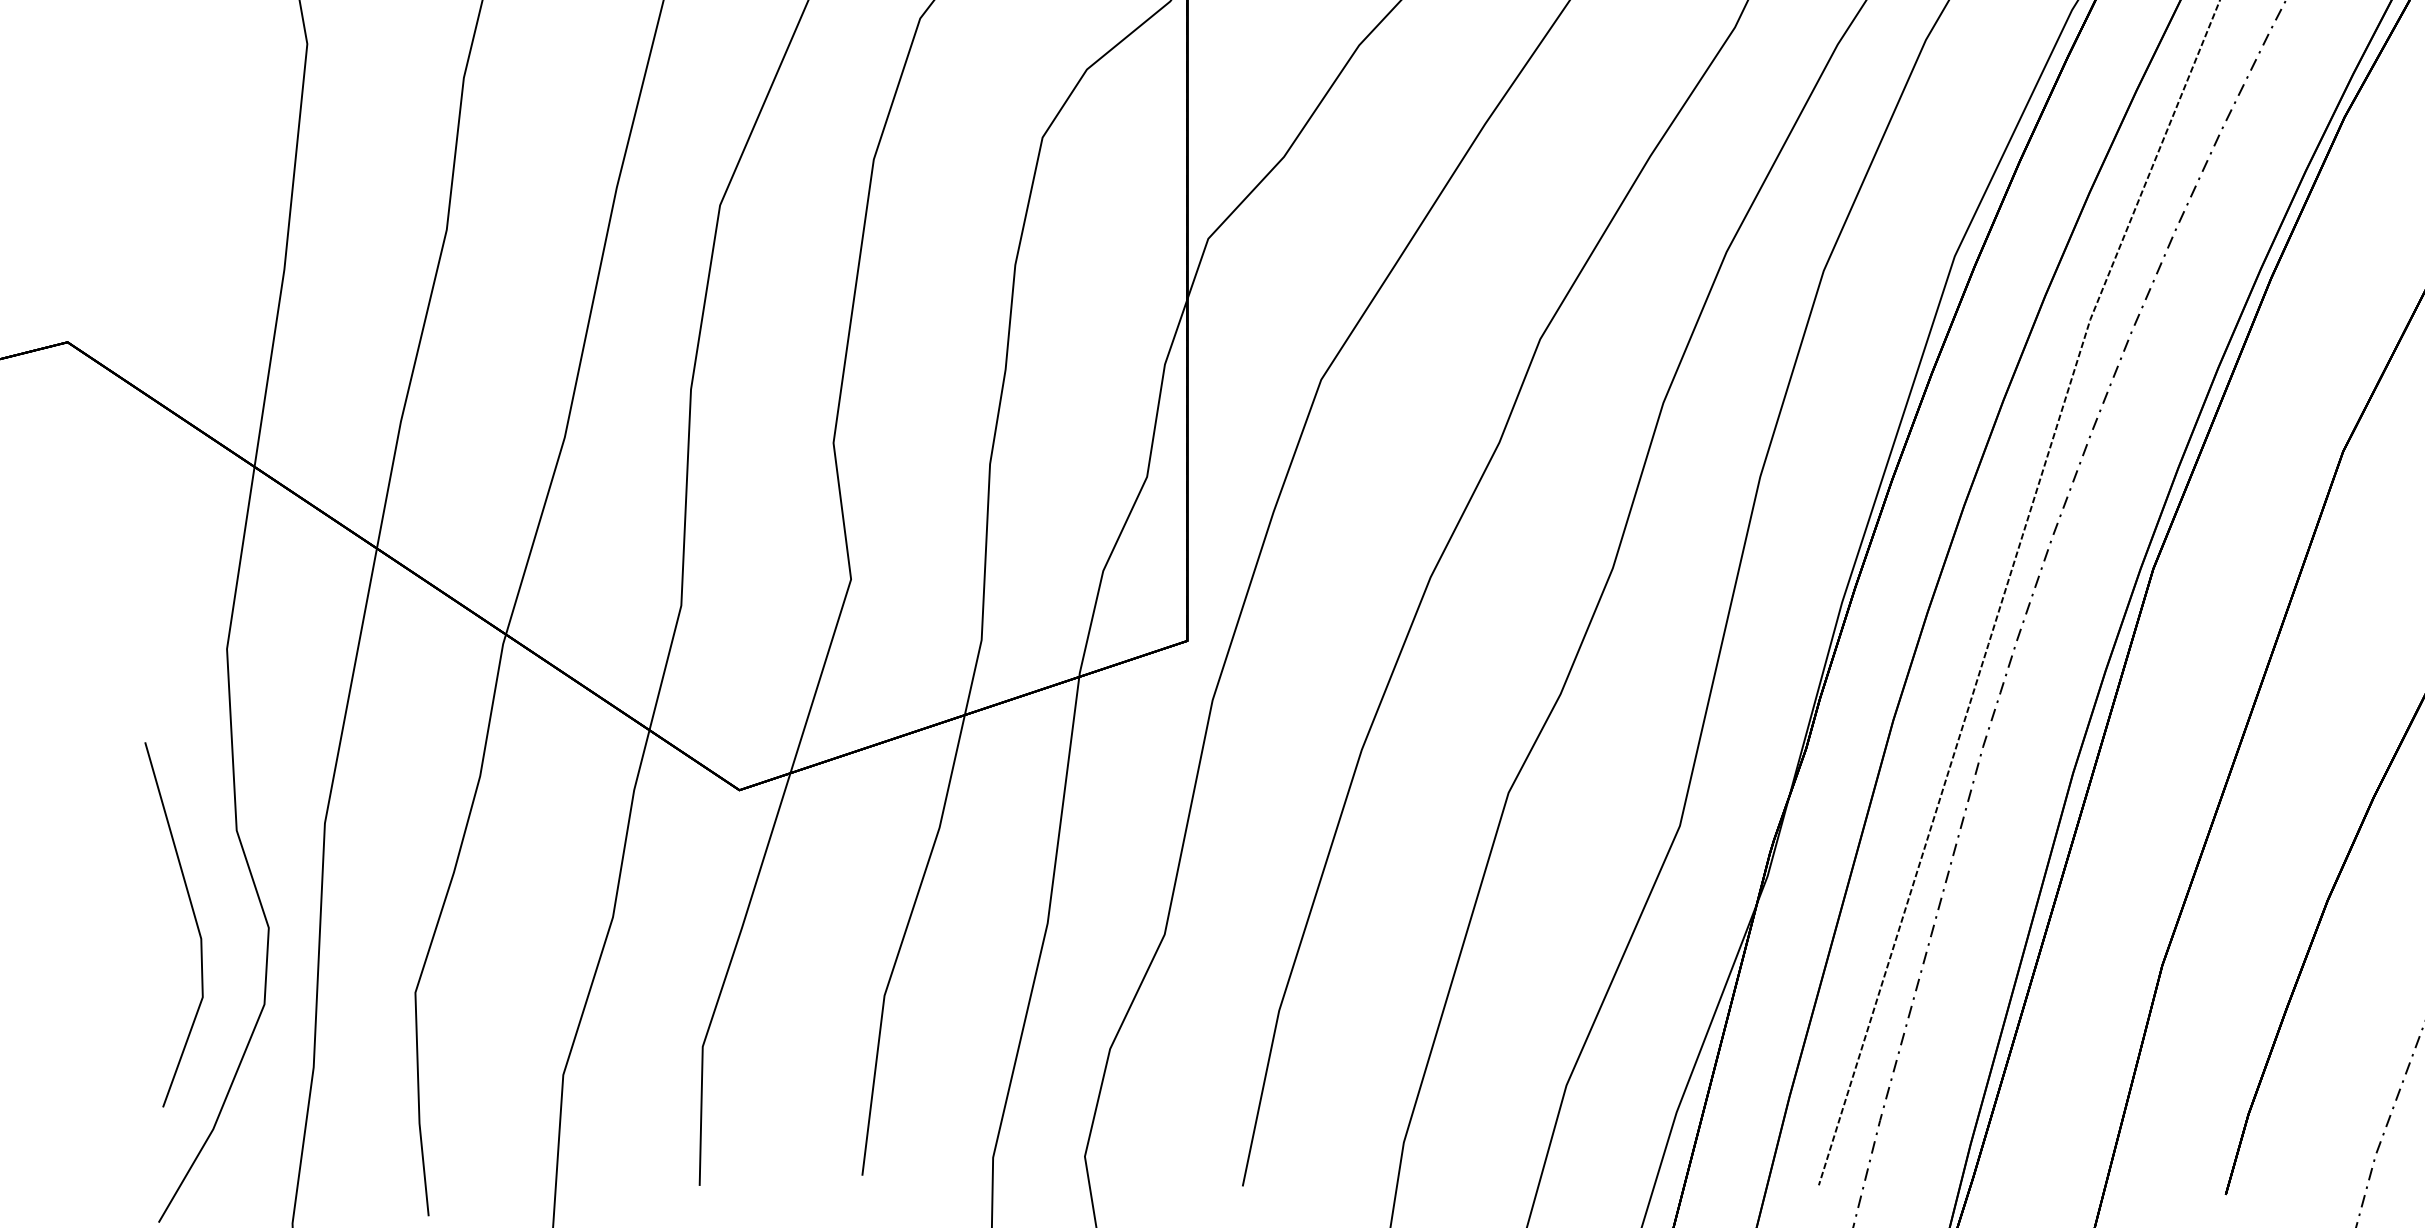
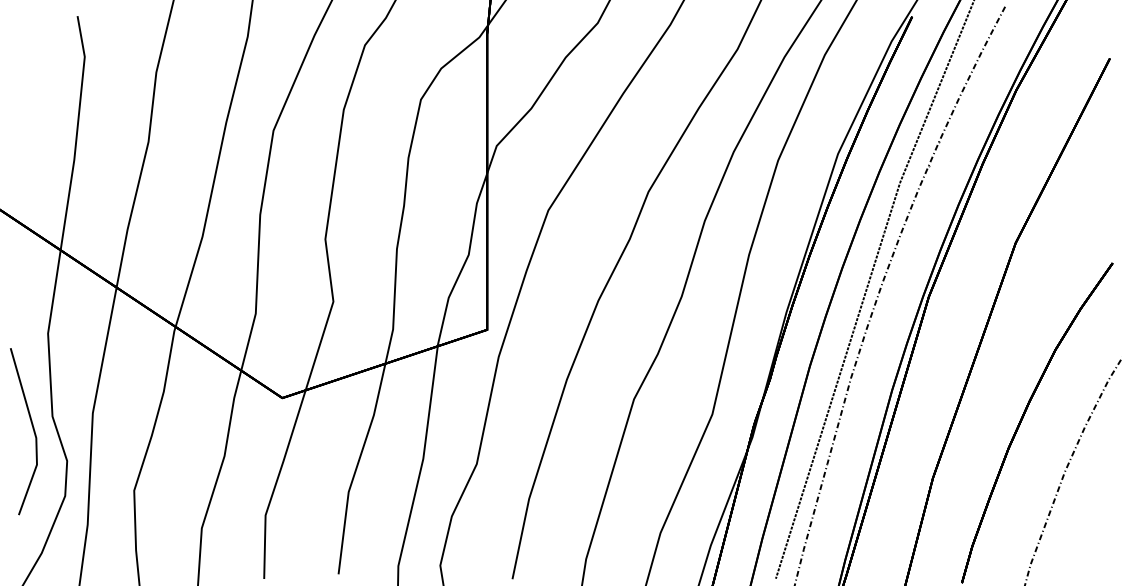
line: (192, 920) -> (32, 429), moved

